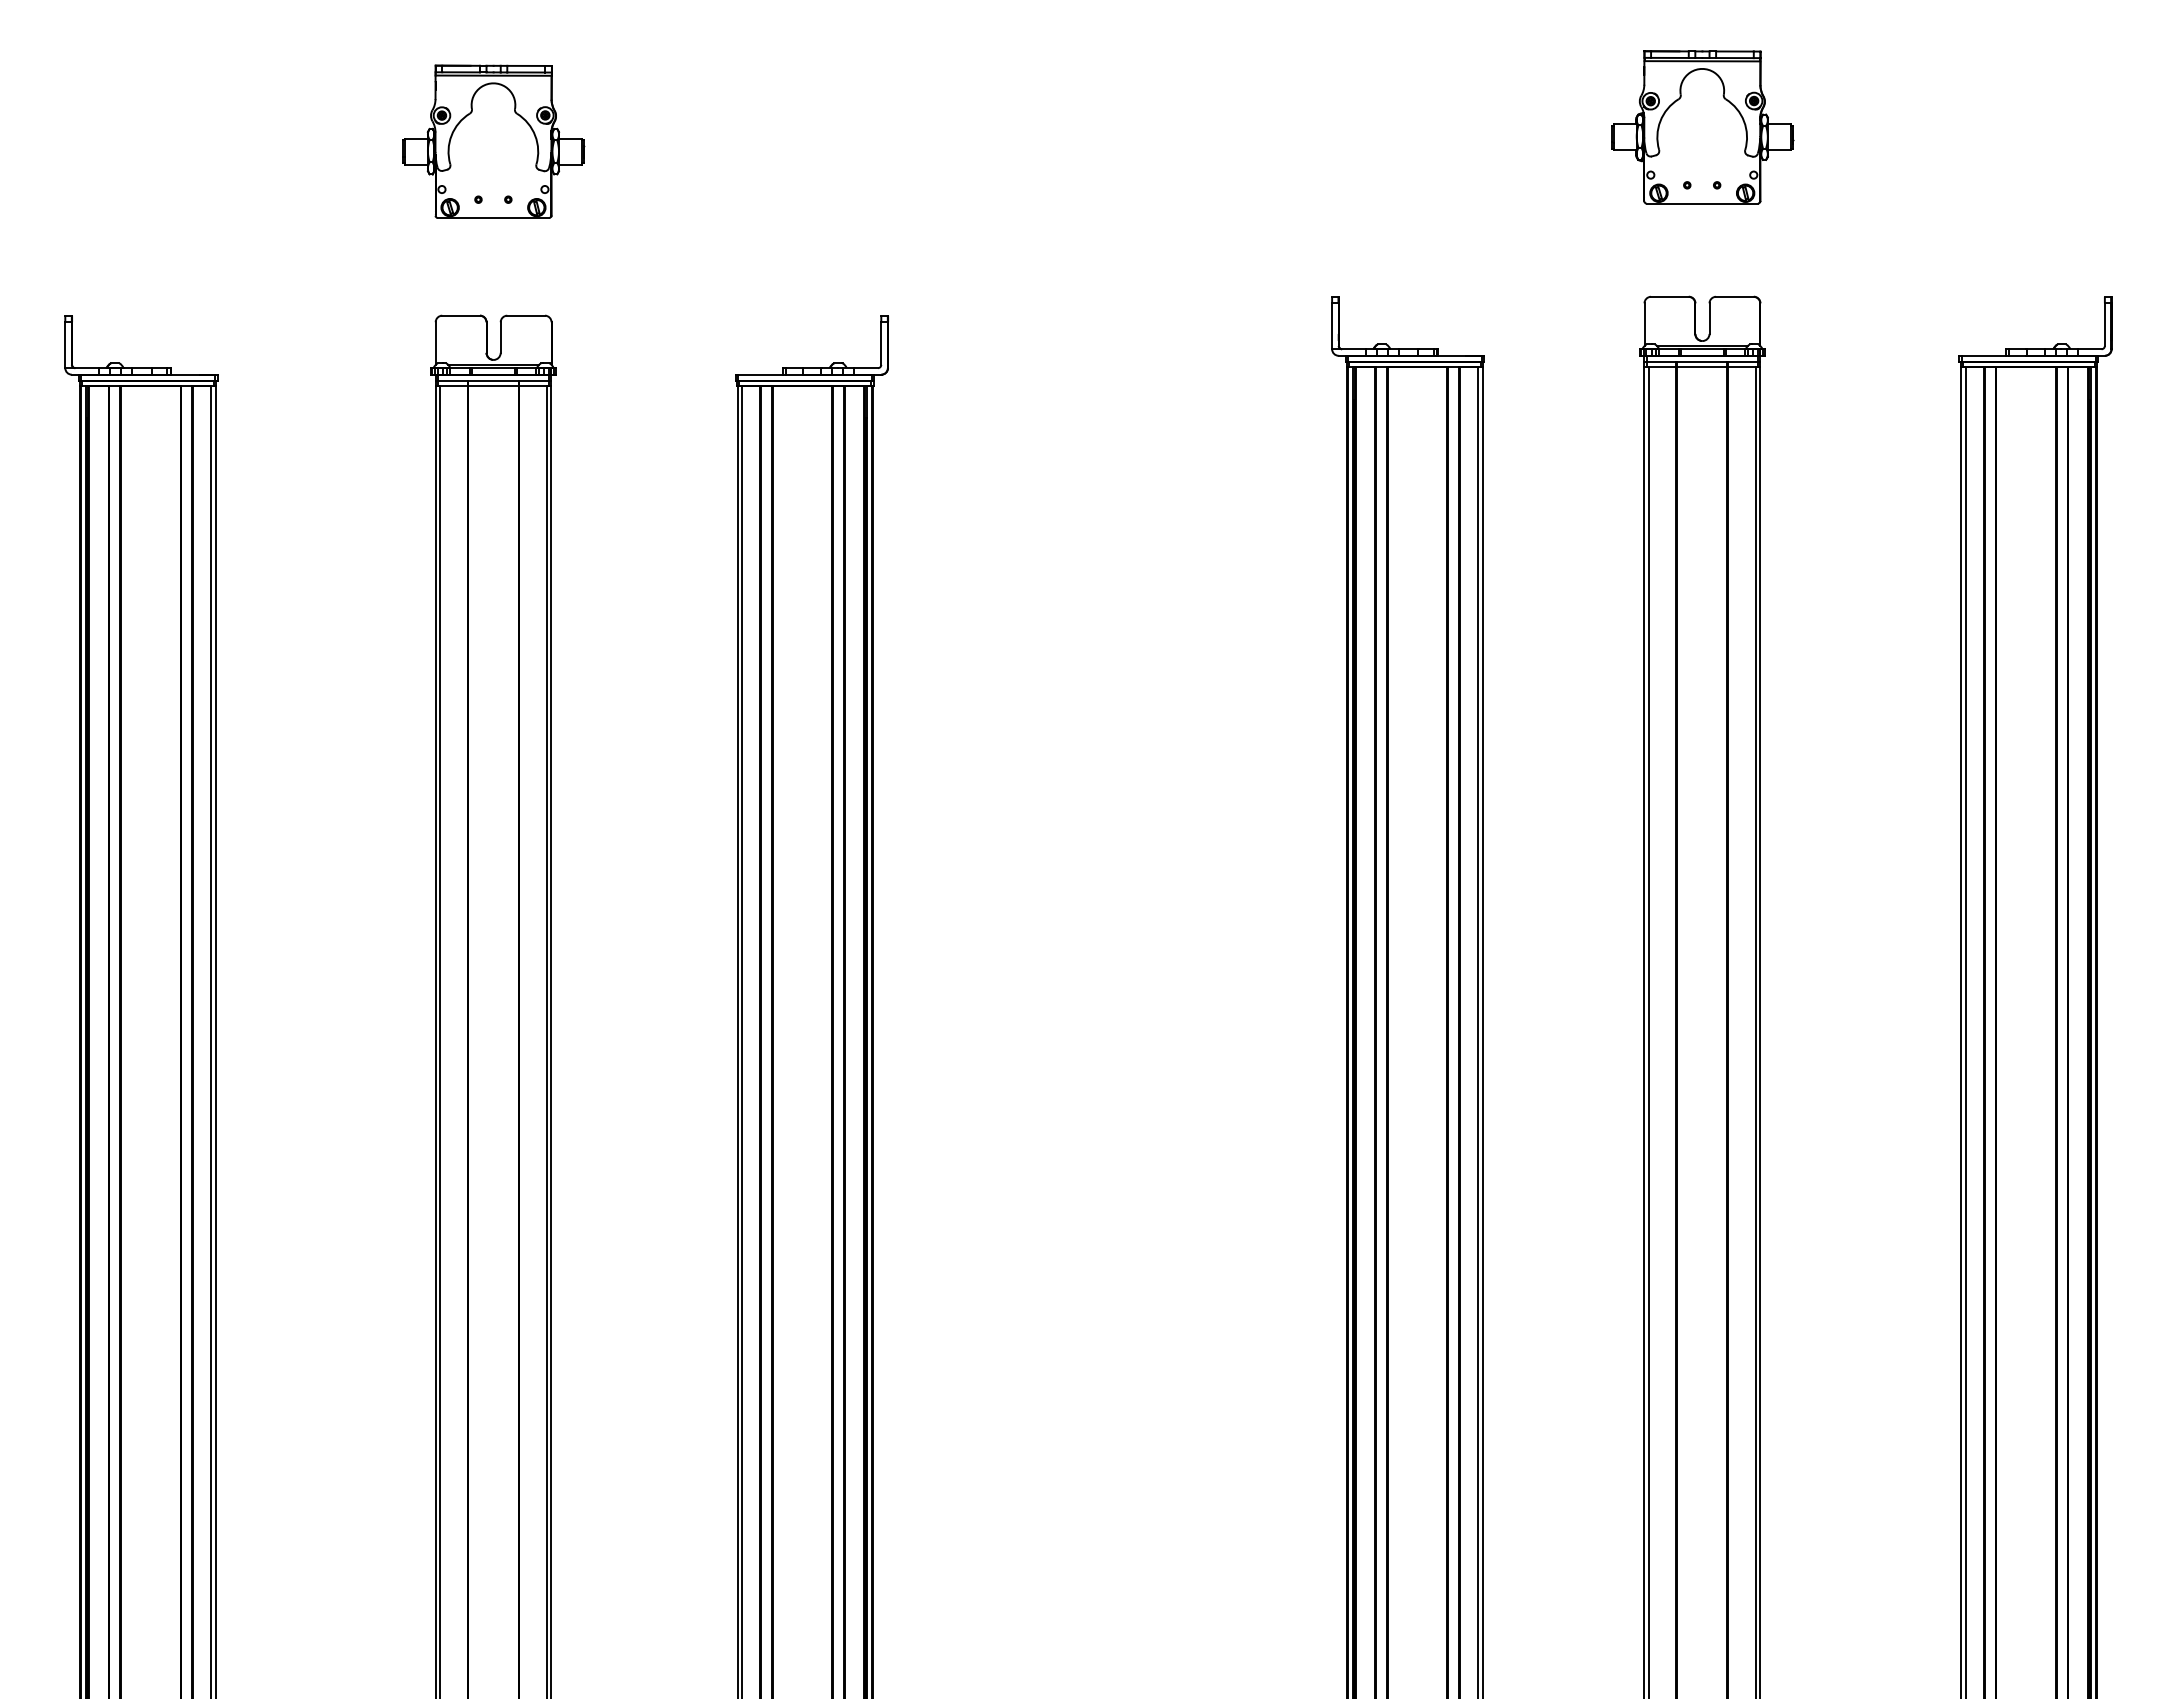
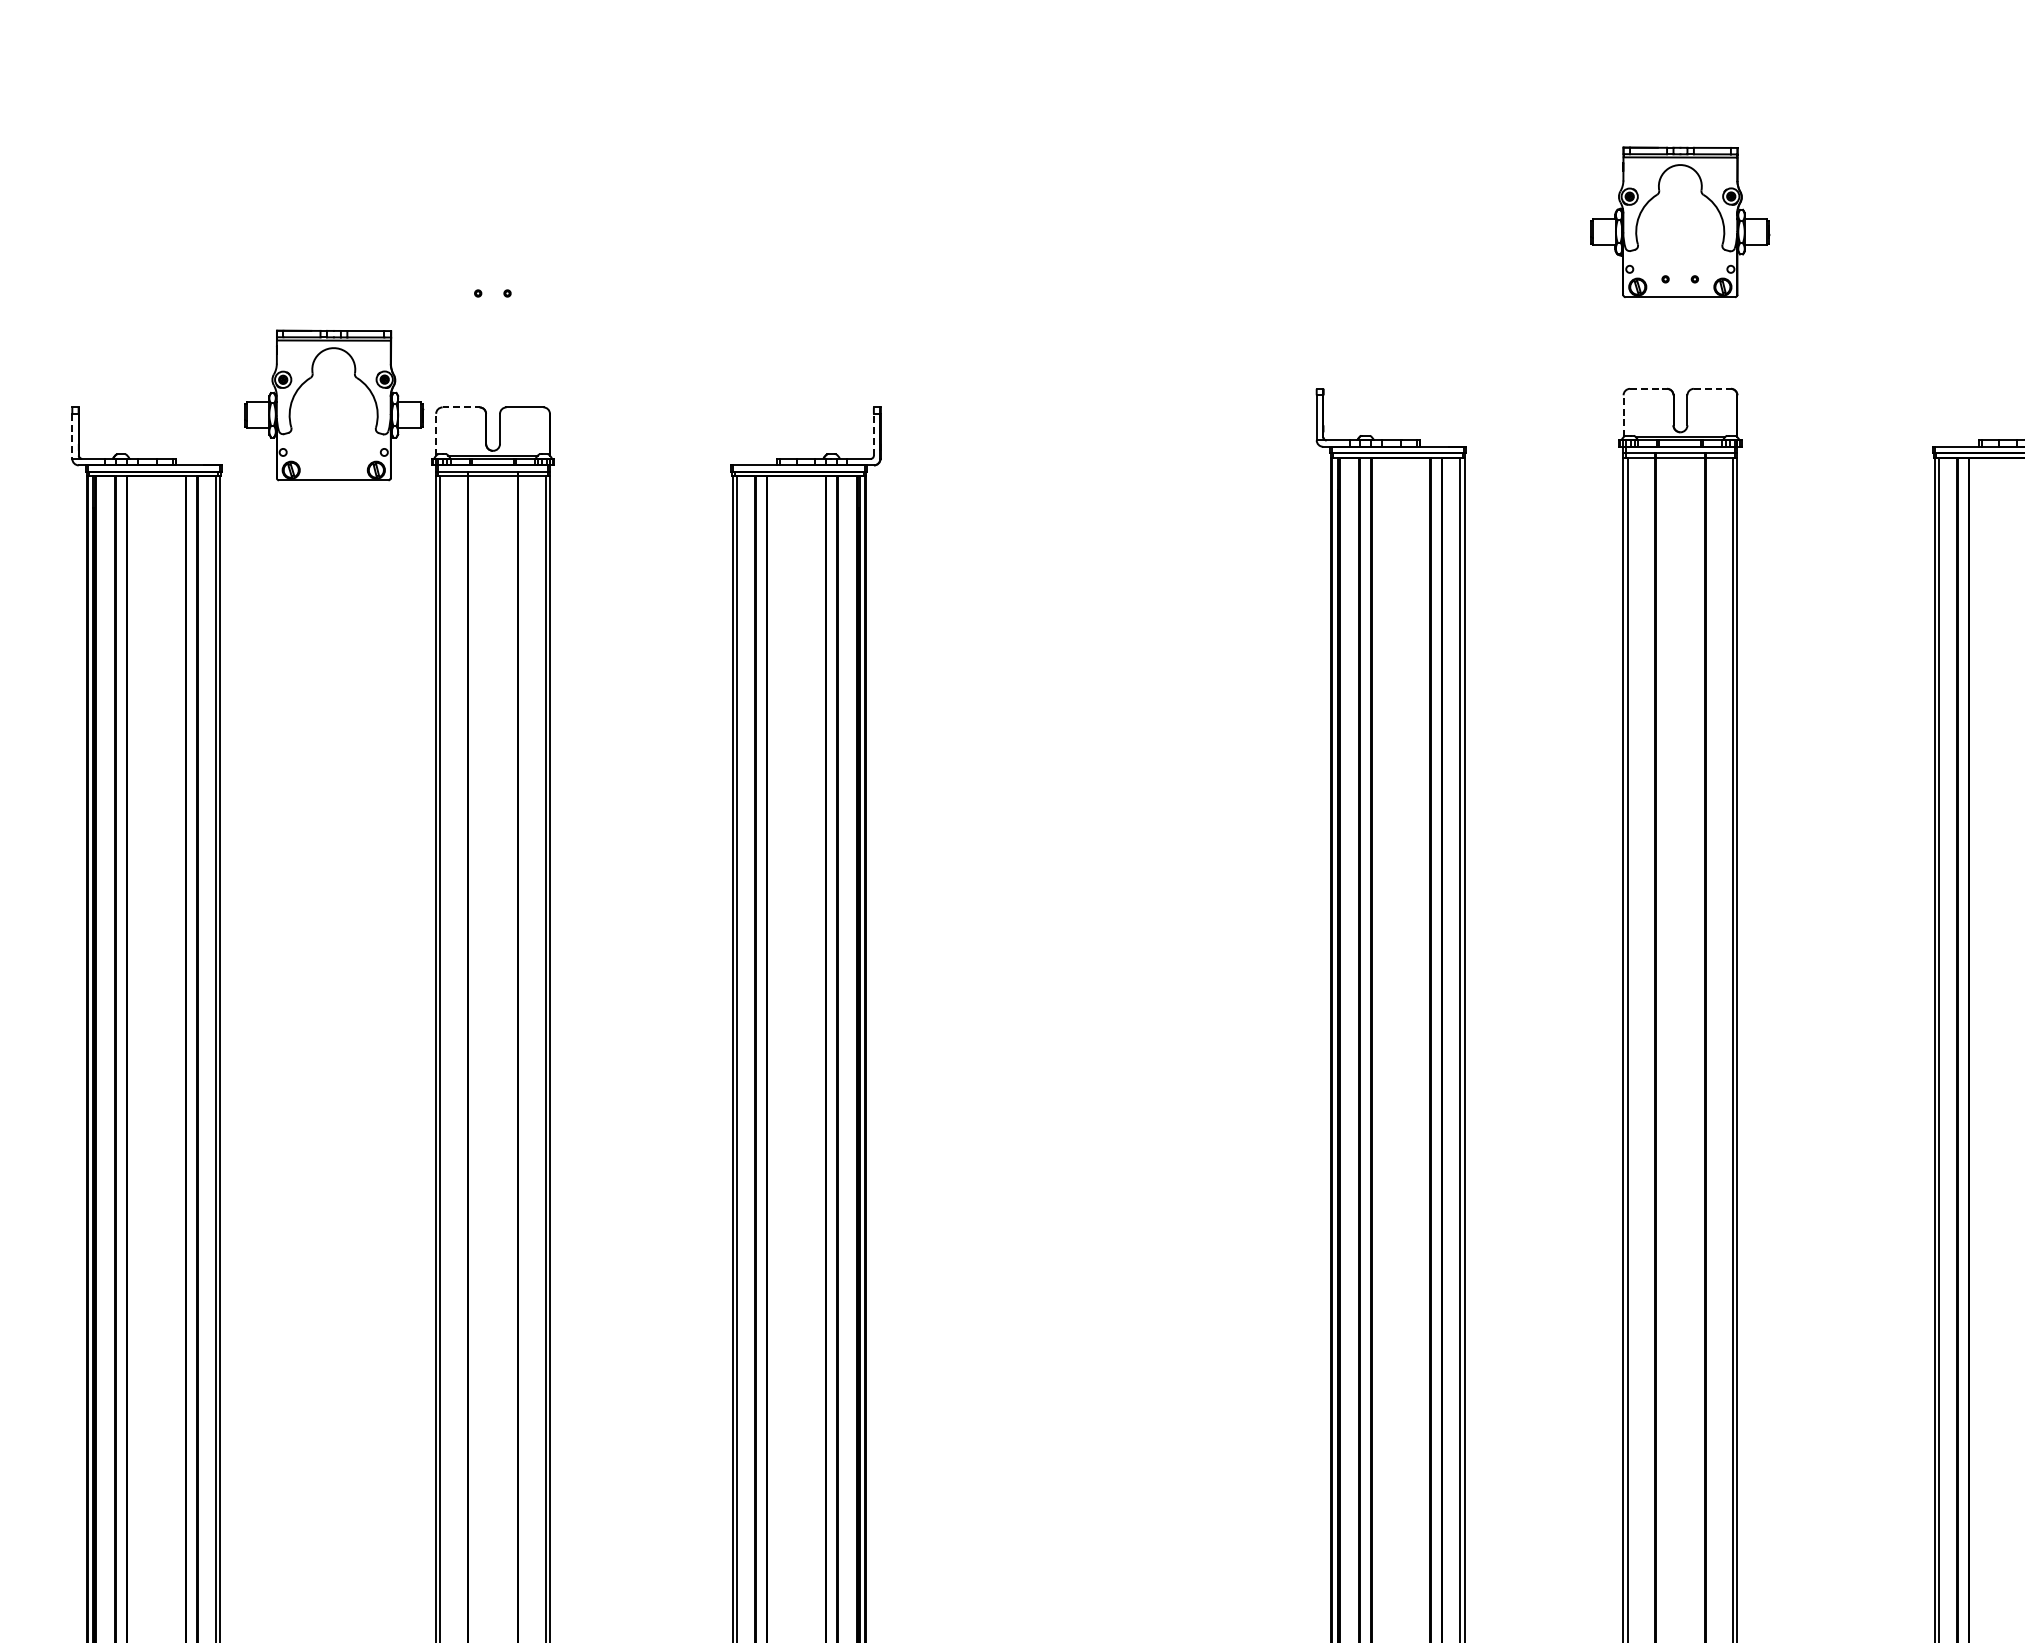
part: (493, 141) -> (333, 405), moved
line: (1669, 296) -> (1648, 388), solid -> dashed
line: (1734, 296) -> (1711, 388), solid -> dashed
line: (461, 315) -> (461, 407), solid -> dashed
line: (1644, 324) -> (1623, 416), solid -> dashed
line: (435, 343) -> (435, 434), solid -> dashed
line: (881, 343) -> (874, 434), solid -> dashed
line: (65, 345) -> (72, 436), solid -> dashed

